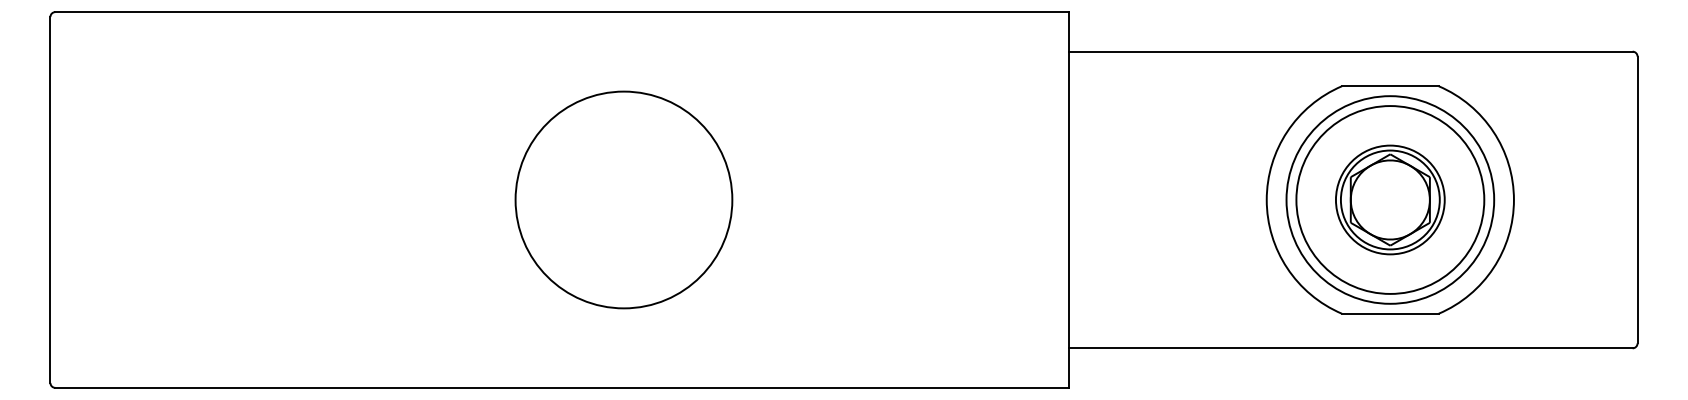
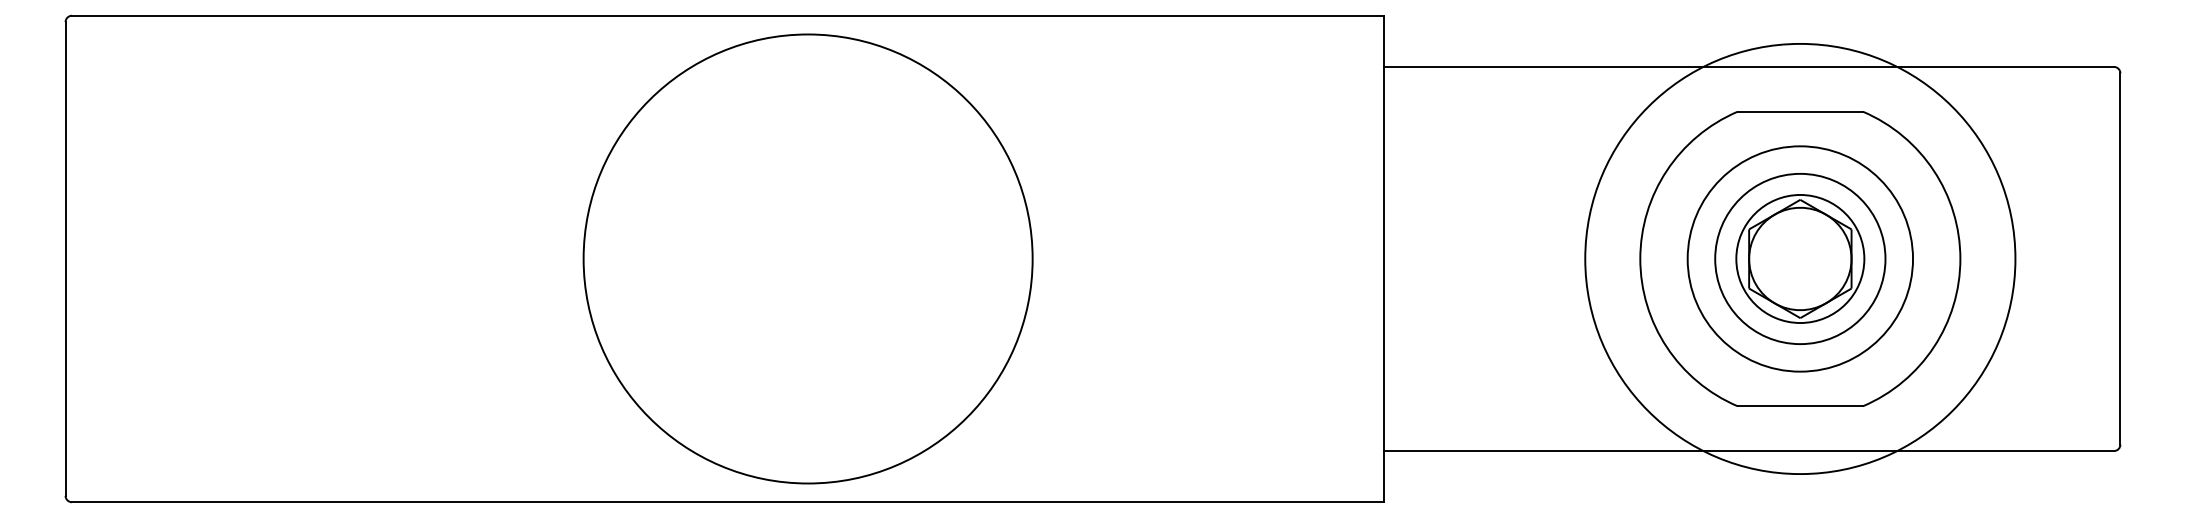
circle: (623, 199) -> (807, 258), size x1.6
circle: (1389, 199) -> (1799, 258), size x0.7
circle: (1389, 199) -> (1799, 258), size x1.6
circle: (1389, 199) -> (1799, 258), size x1.6

